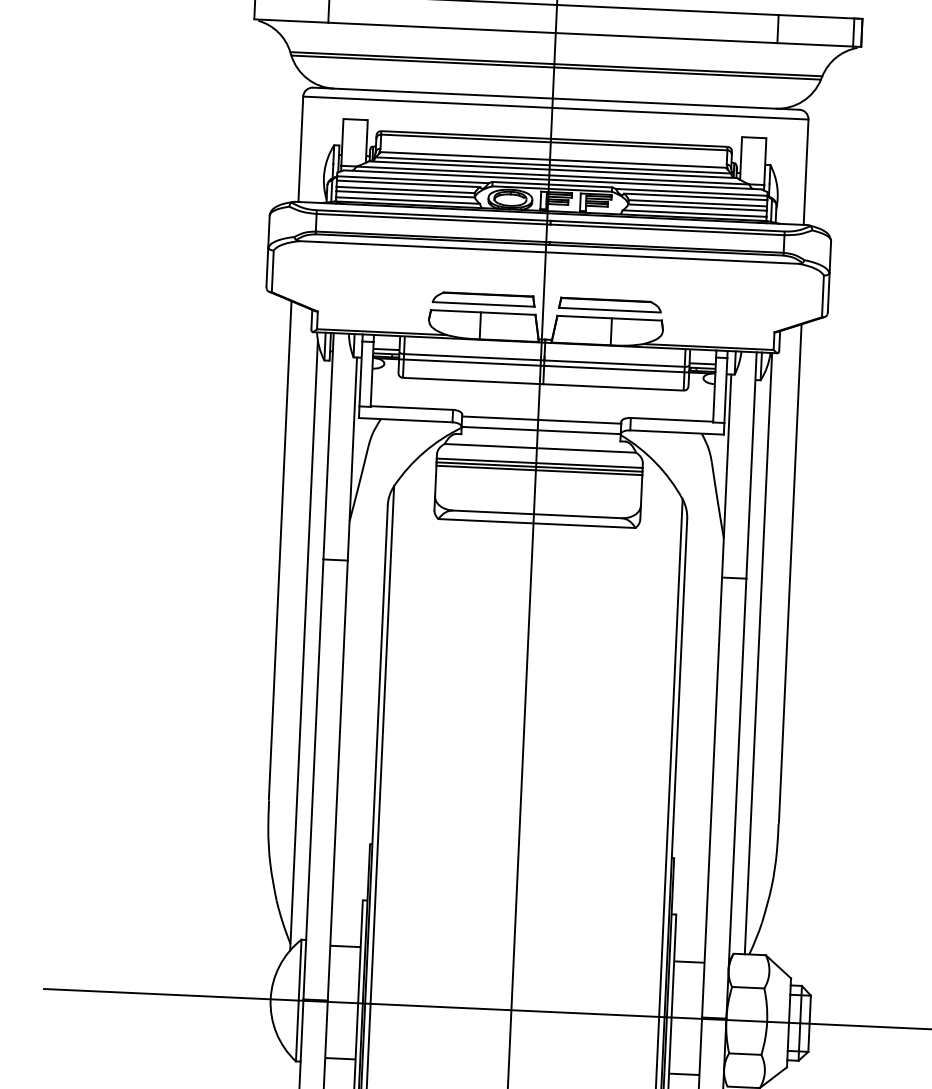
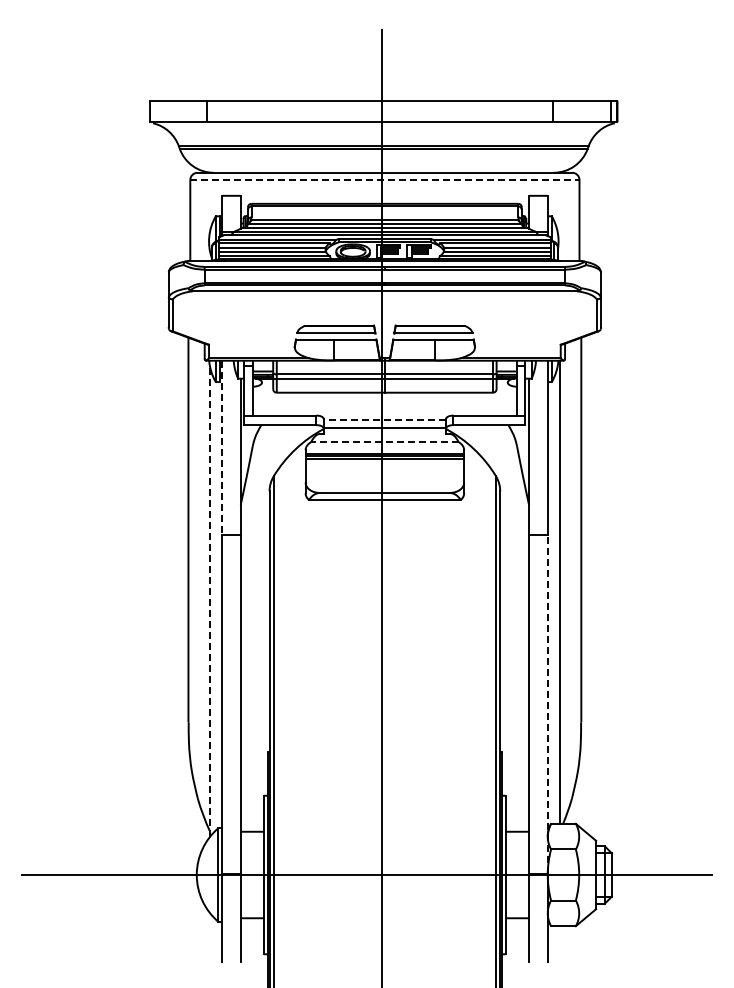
line: (555, 108) -> (384, 180), solid -> dashed
line: (541, 420) -> (384, 420), solid -> dashed
line: (329, 447) -> (222, 448), solid -> dashed
line: (539, 448) -> (384, 442), solid -> dashed
line: (304, 645) -> (210, 601), solid -> dashed
line: (736, 798) -> (547, 704), solid -> dashed

